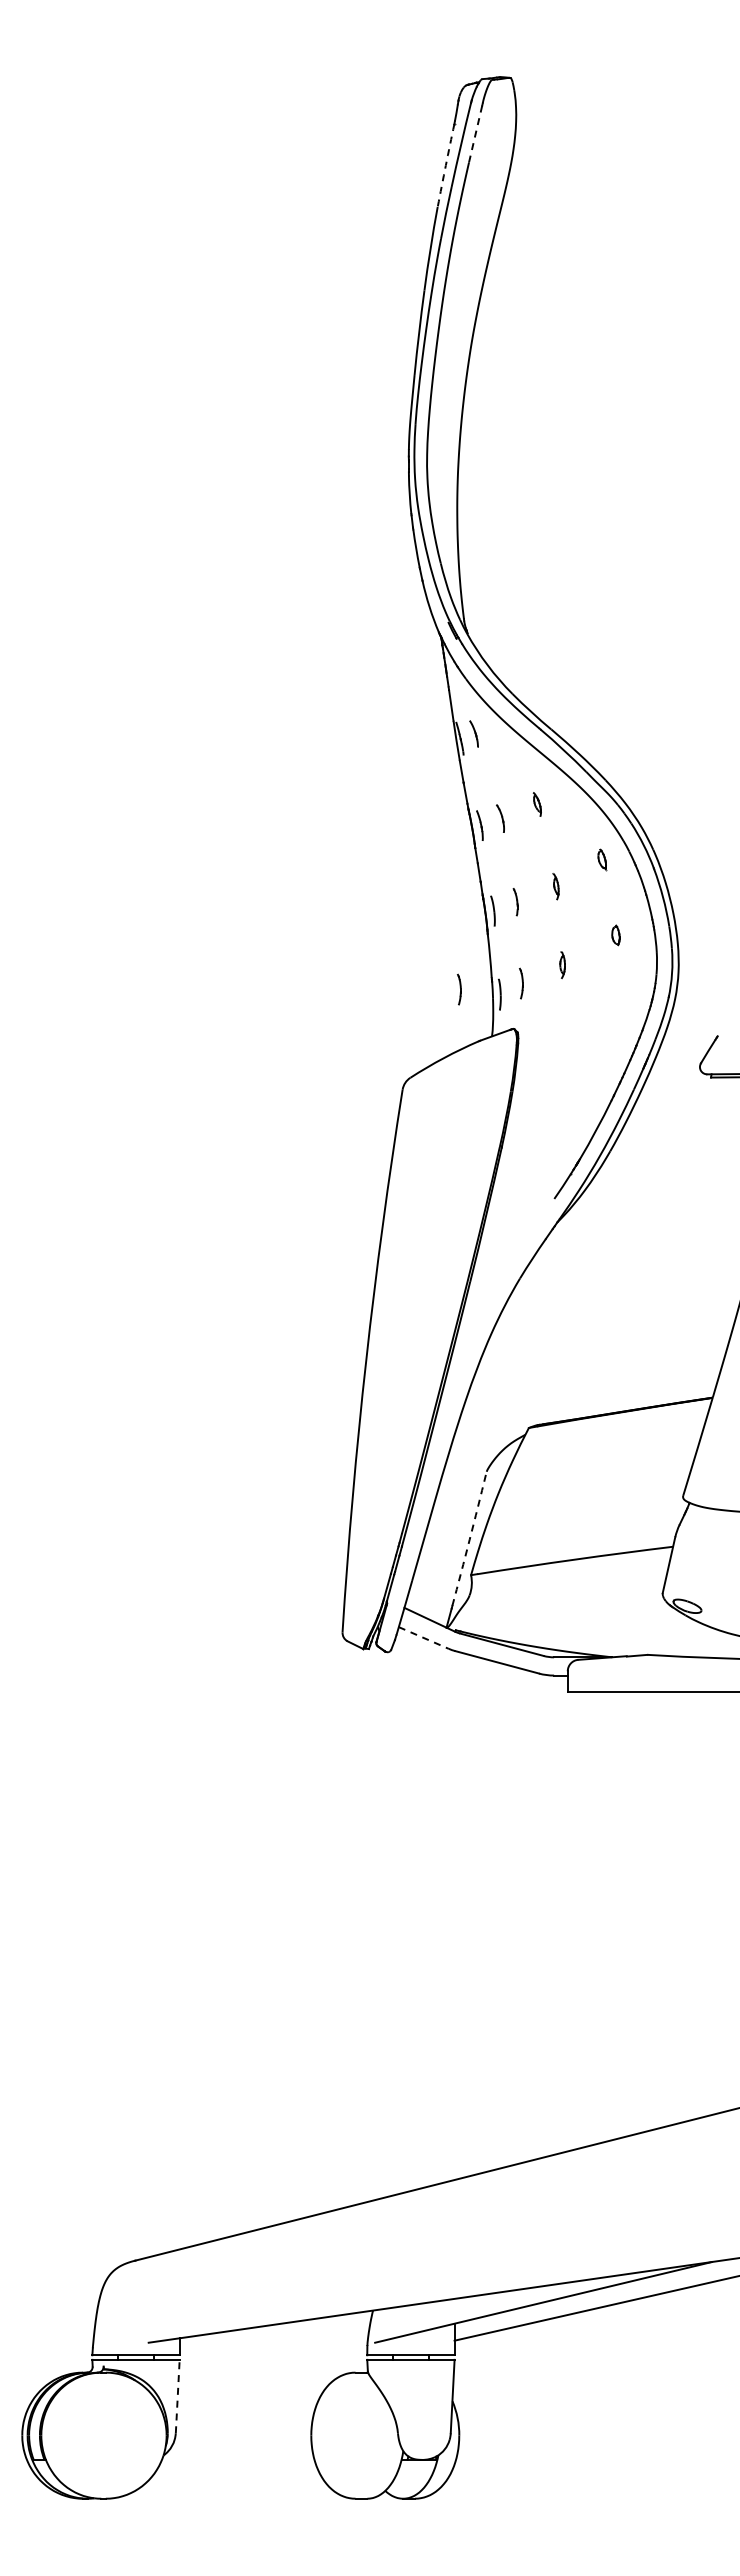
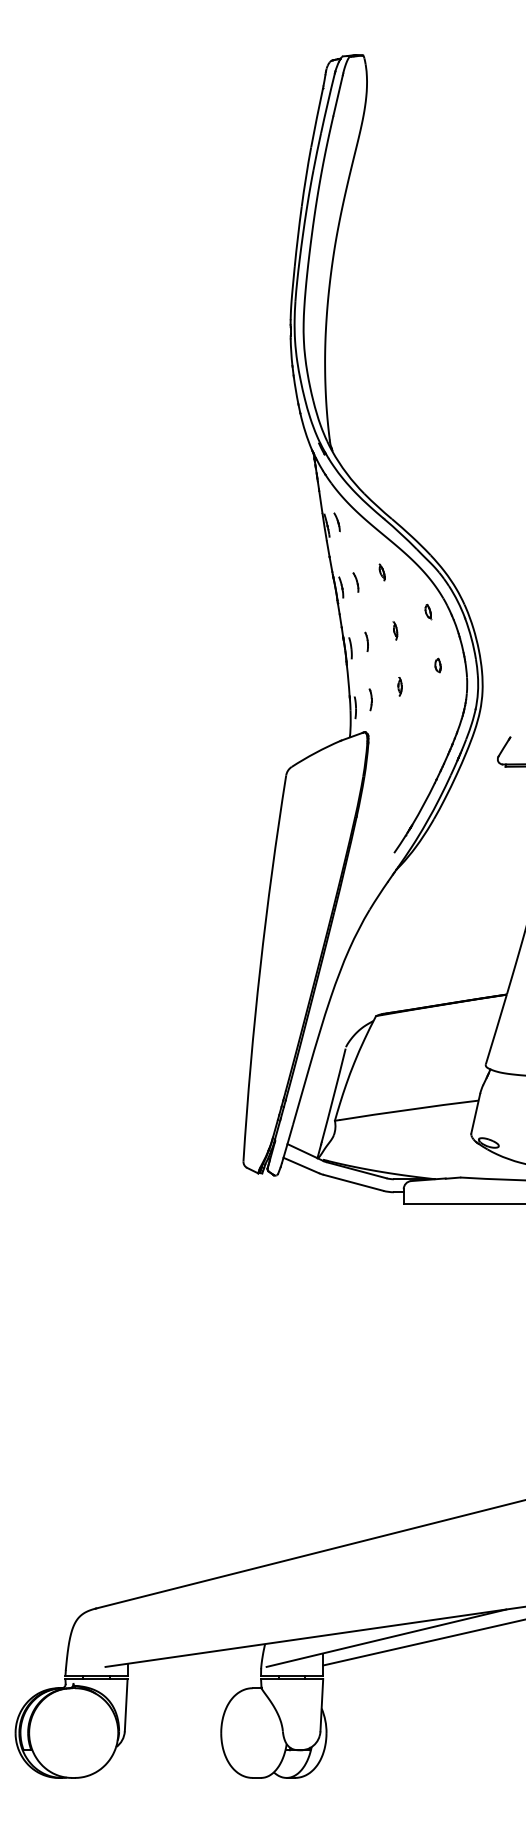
line: (475, 133) -> (338, 95), dashed -> solid
arc: (445, 165) -> (316, 117), dashed -> solid
part: (459, 989) -> (326, 704), removed
arc: (469, 1539) -> (333, 1095), dashed -> solid
line: (424, 1638) -> (301, 1165), dashed -> solid
line: (177, 2396) -> (126, 1705), dashed -> solid

